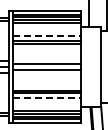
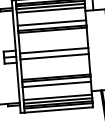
line: (47, 36) -> (52, 23), dashed -> solid
line: (47, 97) -> (57, 84), dashed -> solid

